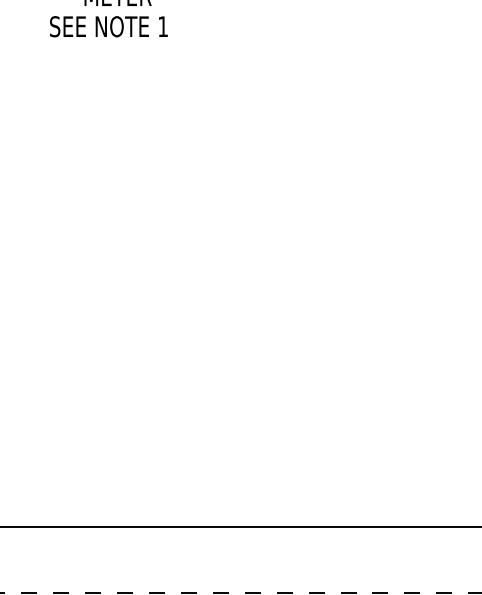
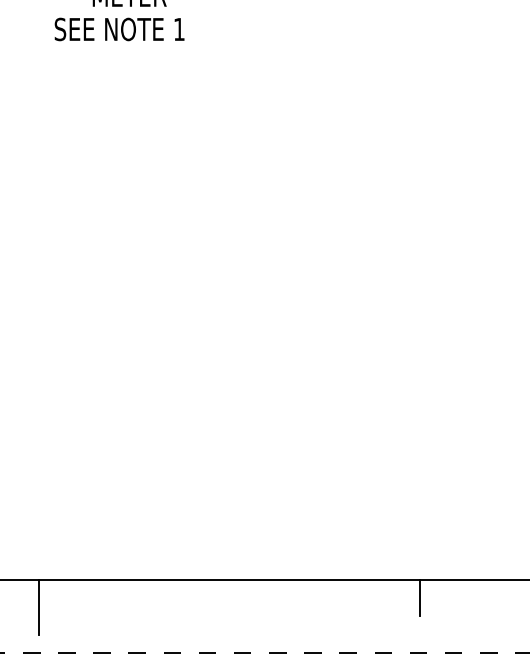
line: (382, 542) -> (420, 597), added
line: (36, 551) -> (39, 607), added

